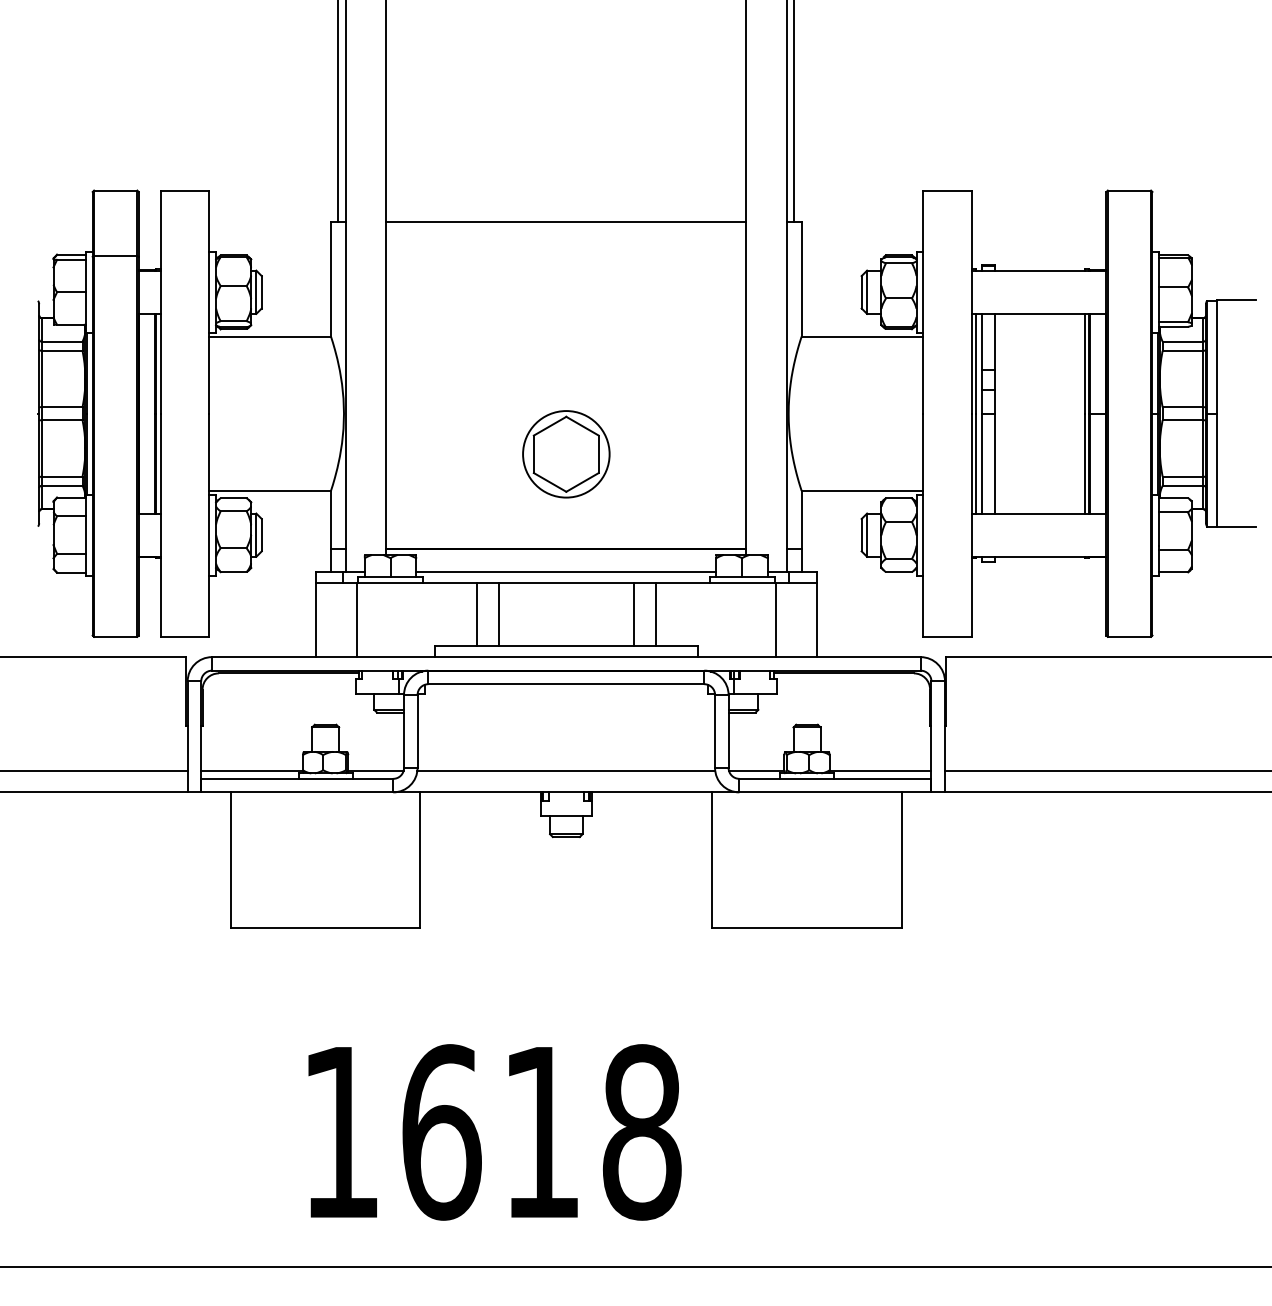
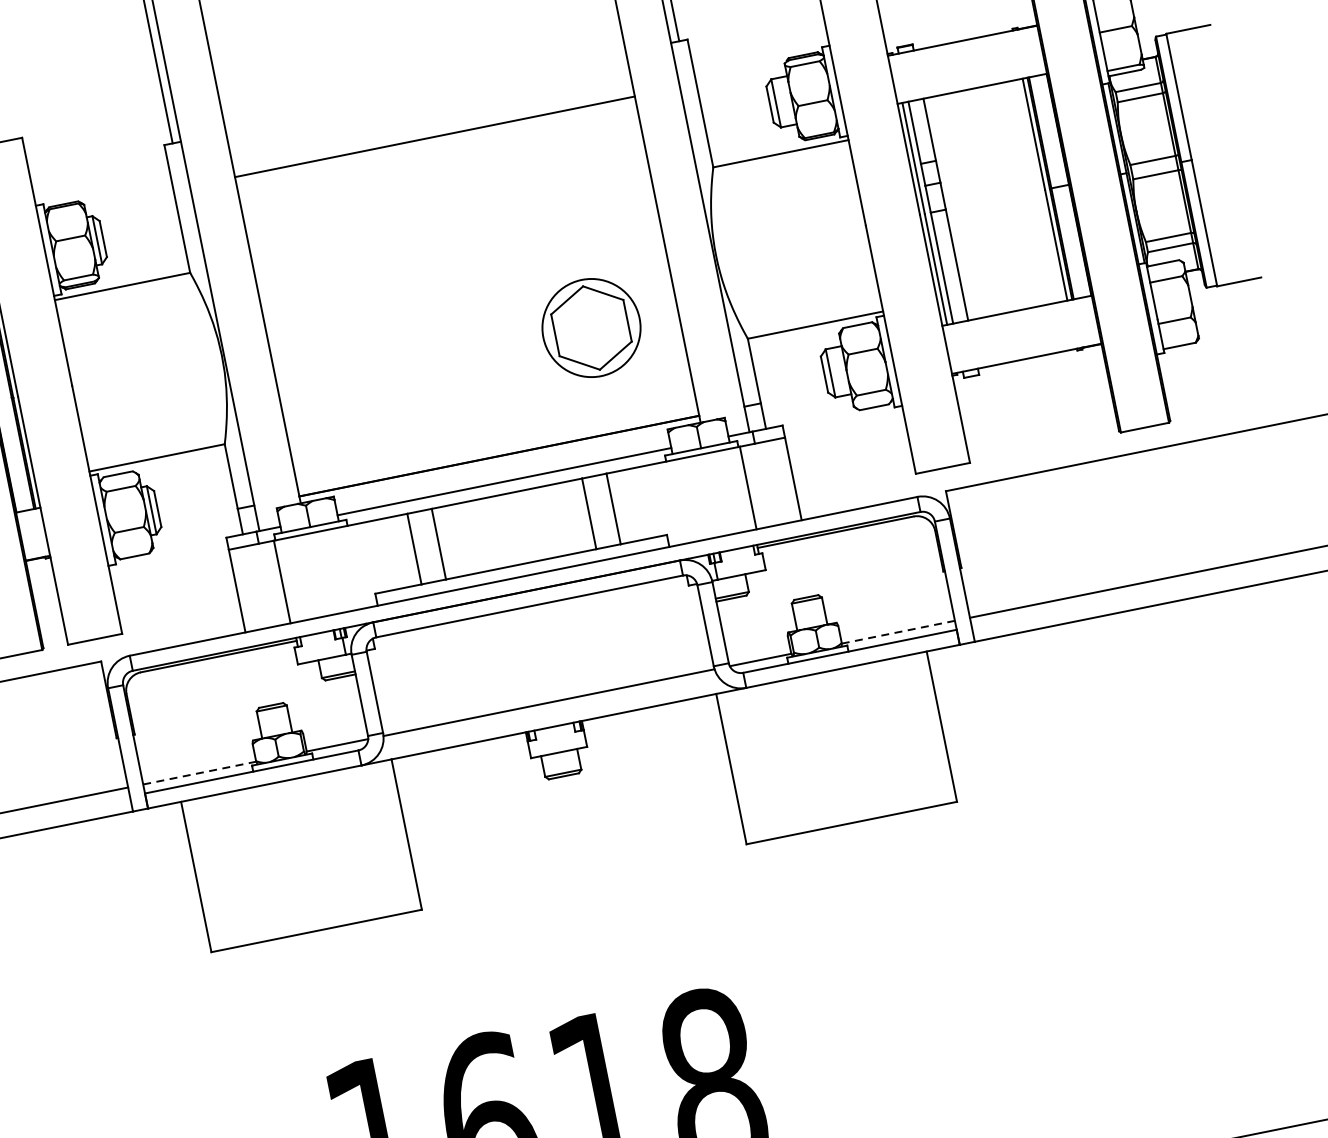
line: (566, 221) -> (435, 136), moved
part: (566, 454) -> (591, 328), moved
line: (252, 770) -> (200, 772), solid -> dashed
line: (880, 770) -> (898, 631), solid -> dashed

